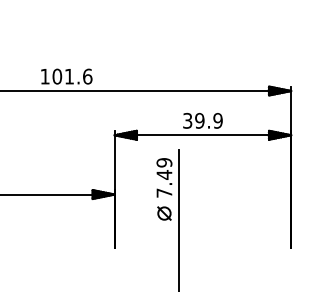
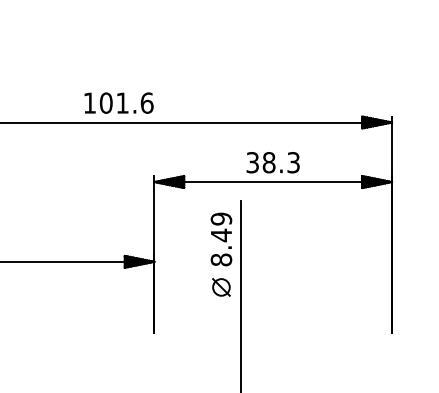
text: (66, 76) -> (118, 102), moved
text: (208, 120) -> (280, 162), 39.9 -> 38.3
text: (164, 192) -> (221, 259), 7.49 -> 8.49

